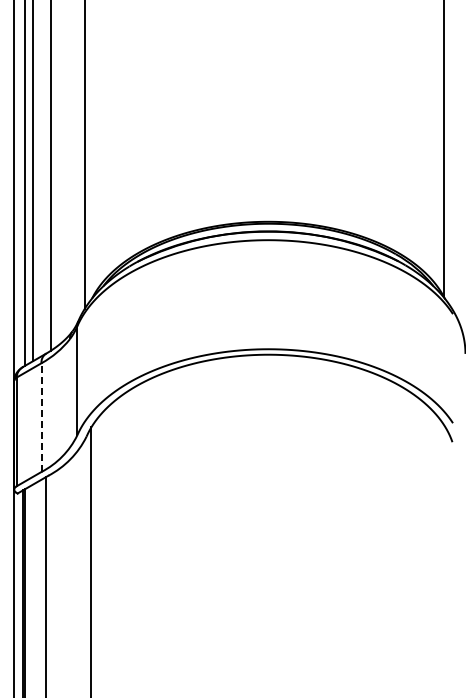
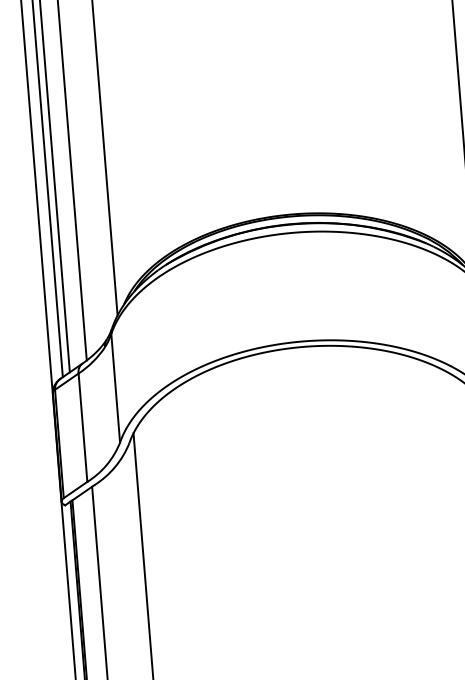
line: (41, 417) -> (82, 427), dashed -> solid

